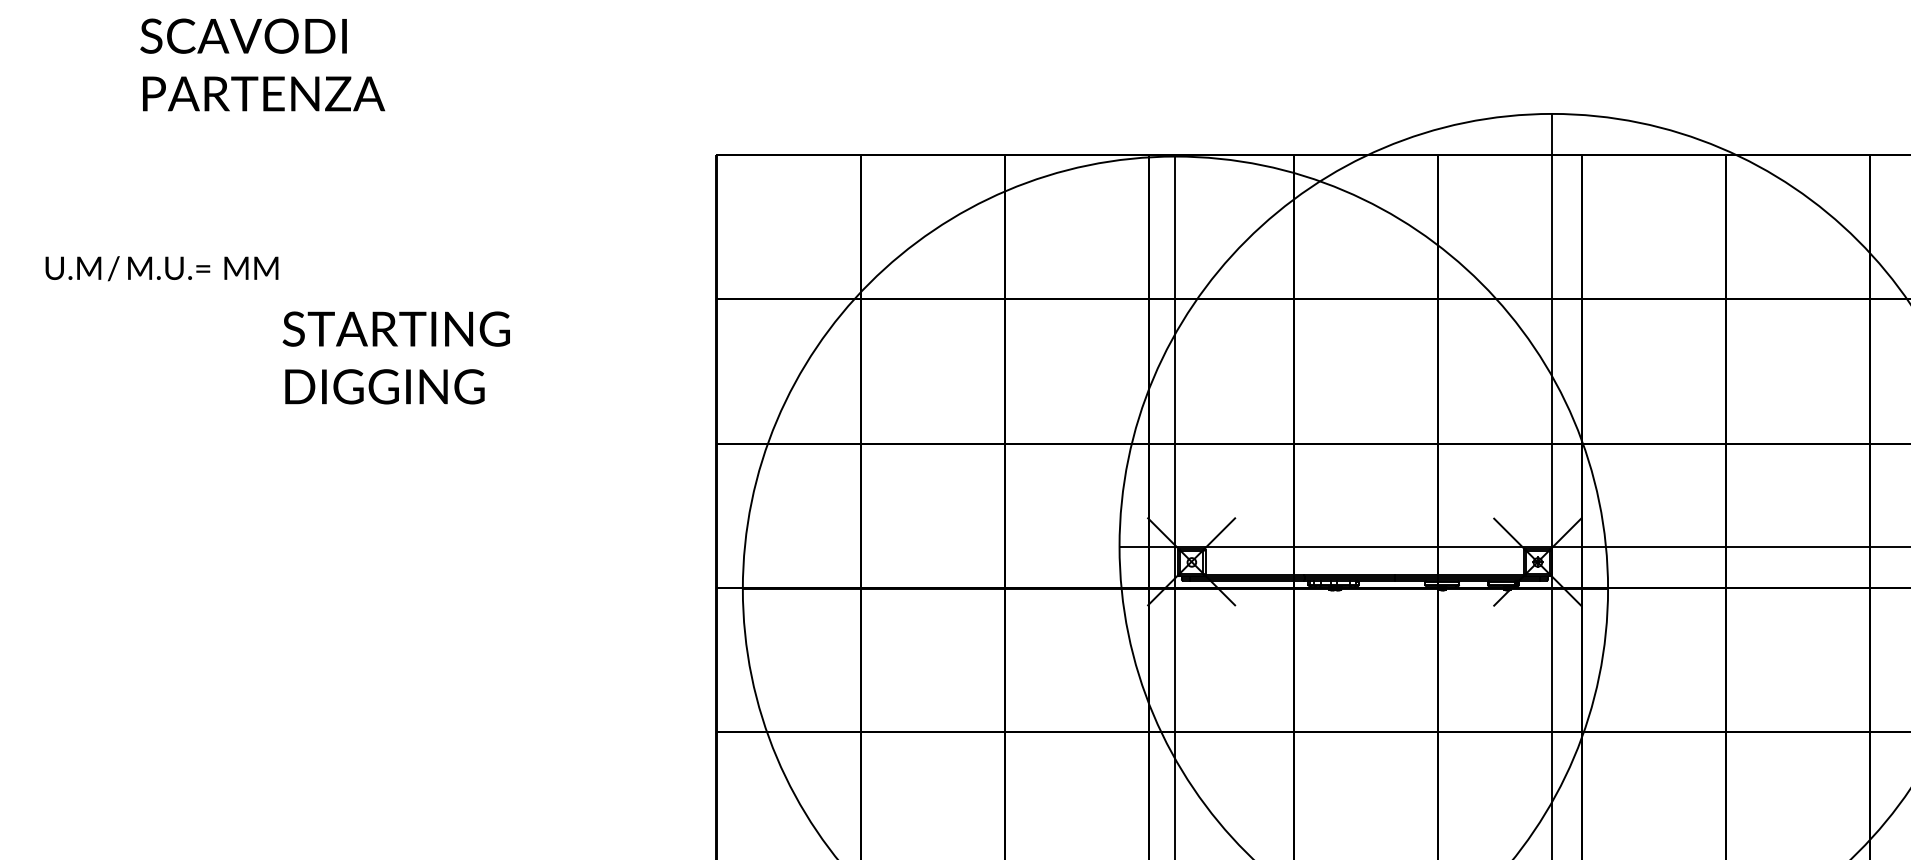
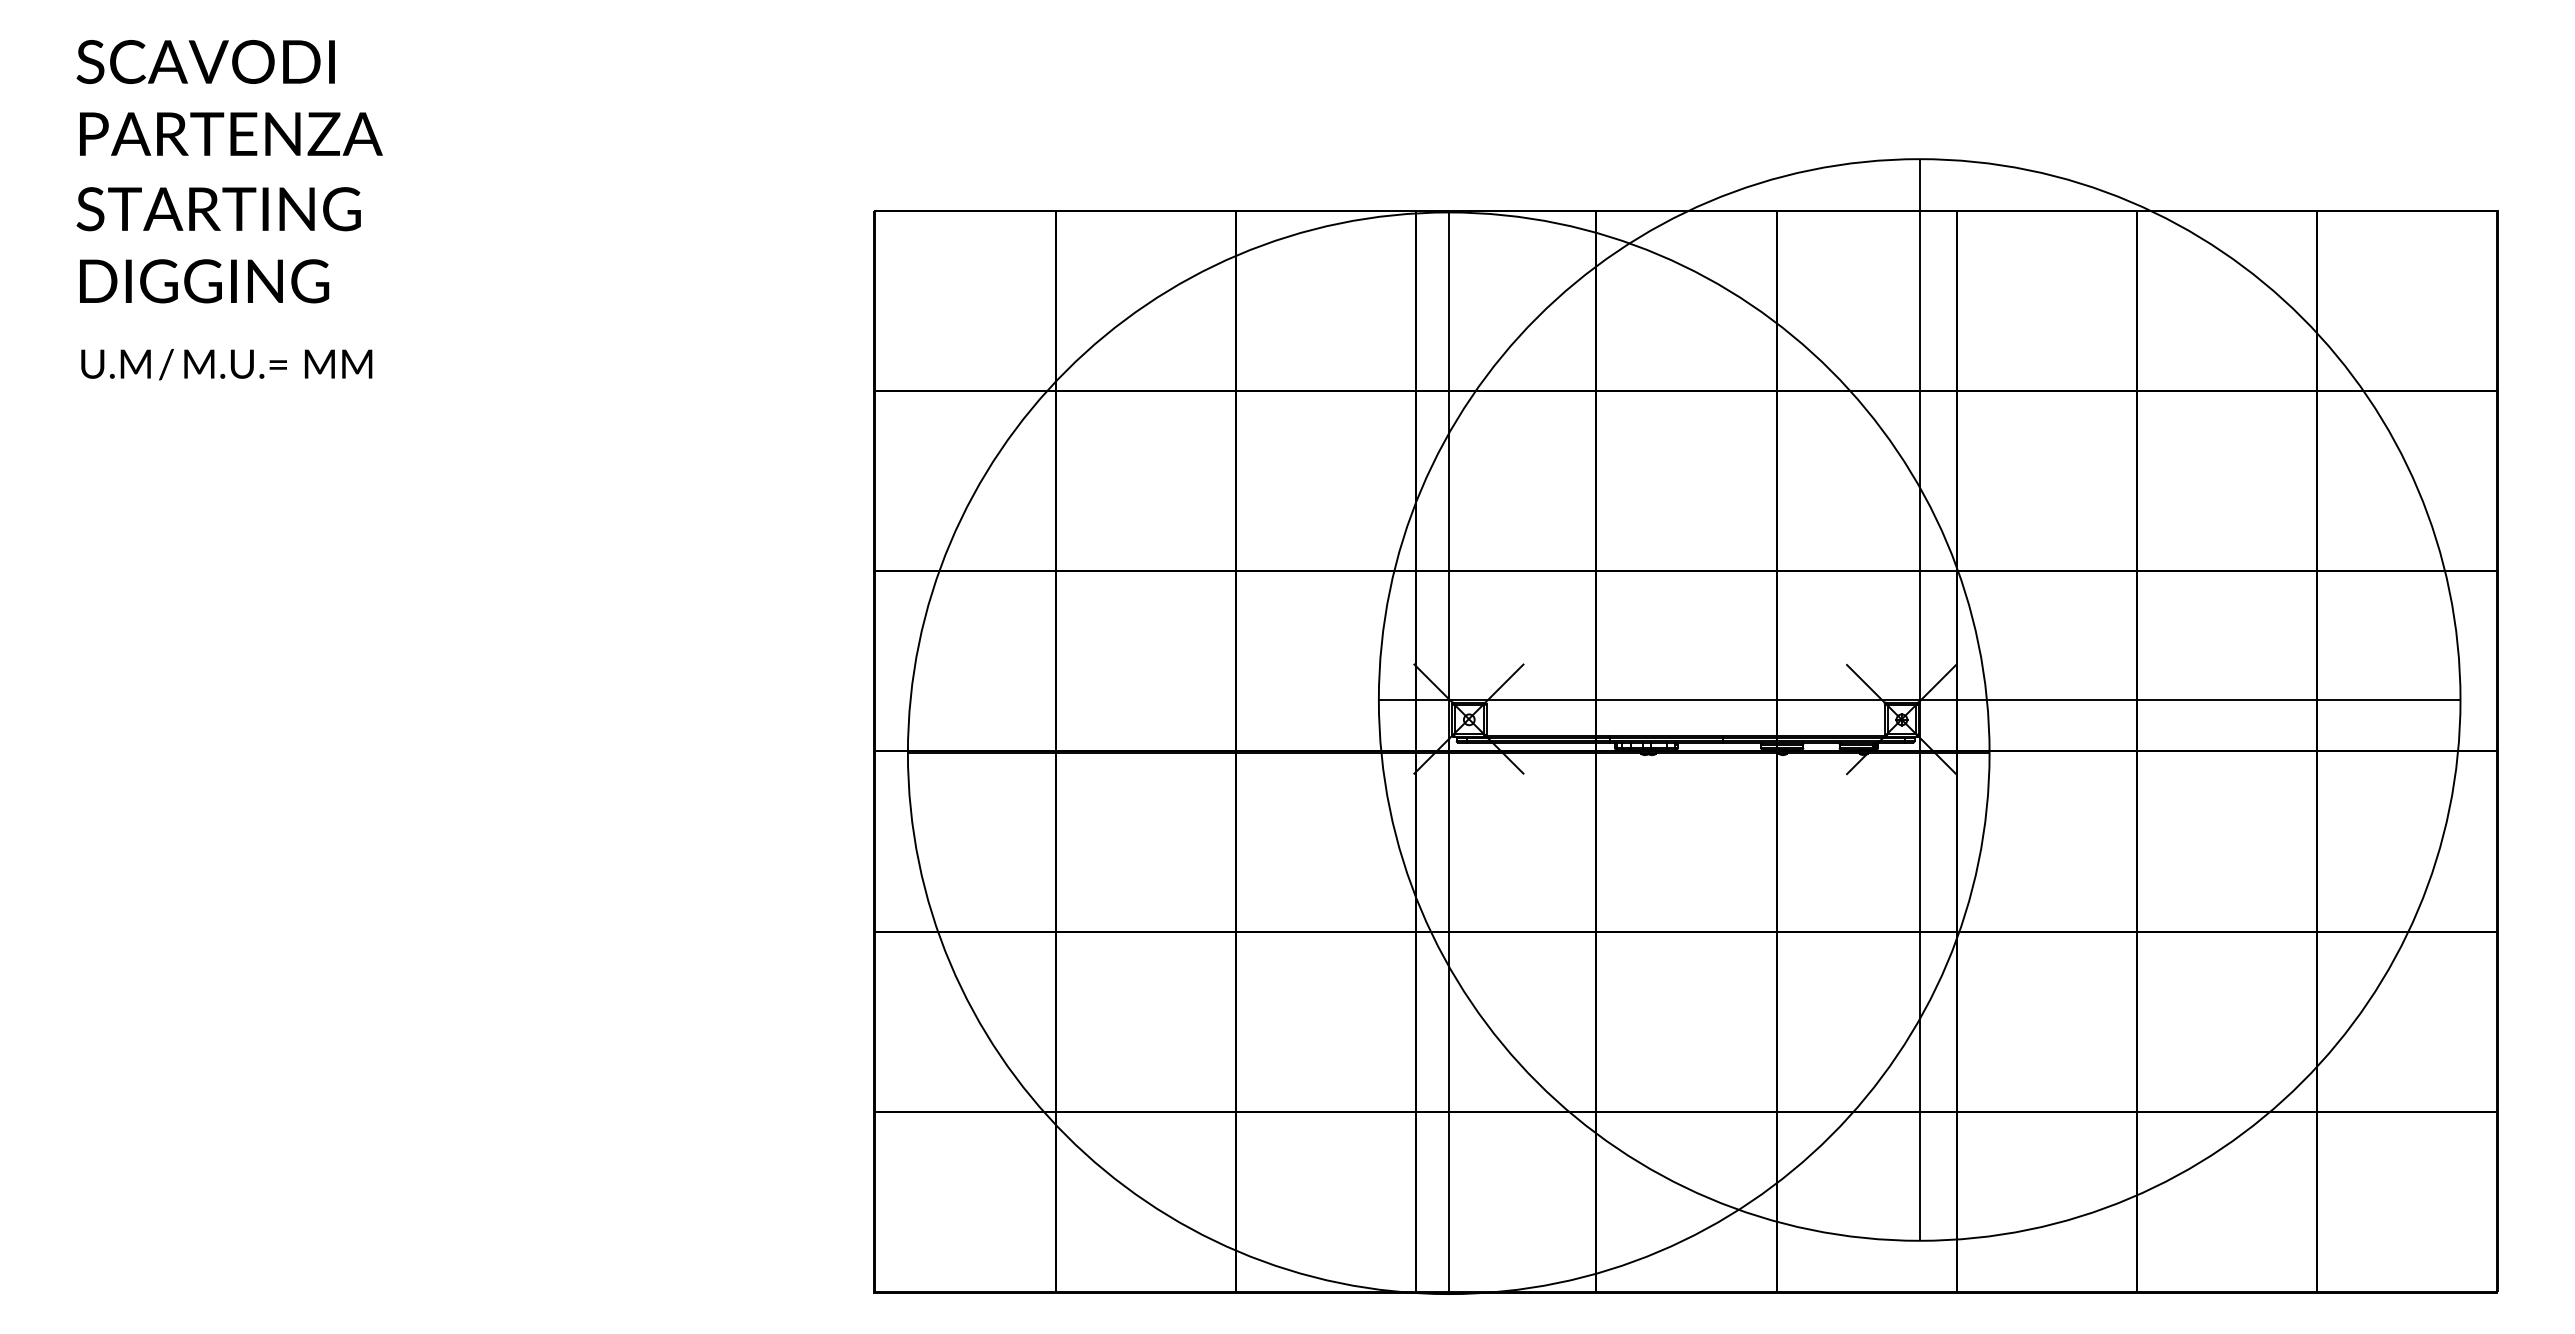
text: (262, 64) -> (229, 97), moved
text: (161, 268) -> (226, 364), moved
text: (396, 358) -> (218, 245), moved

